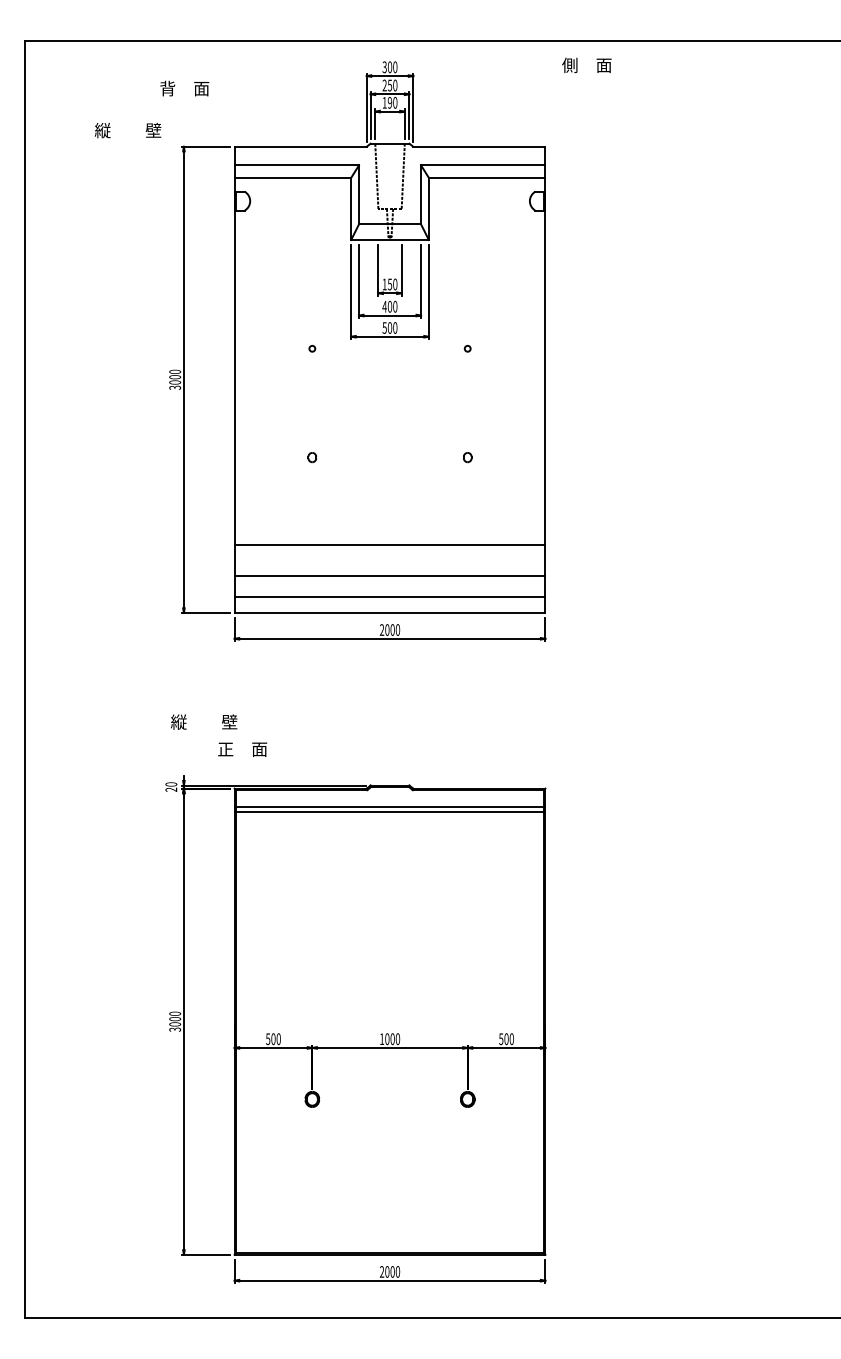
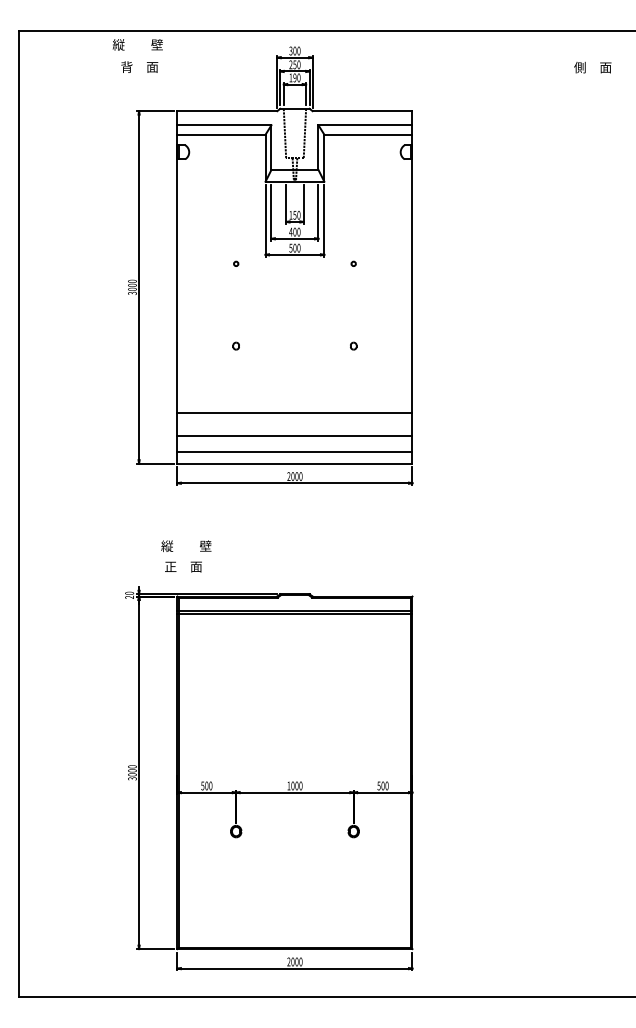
text: (586, 65) -> (592, 67), moved
text: (127, 130) -> (137, 44), moved
text: (204, 721) -> (186, 545), moved

